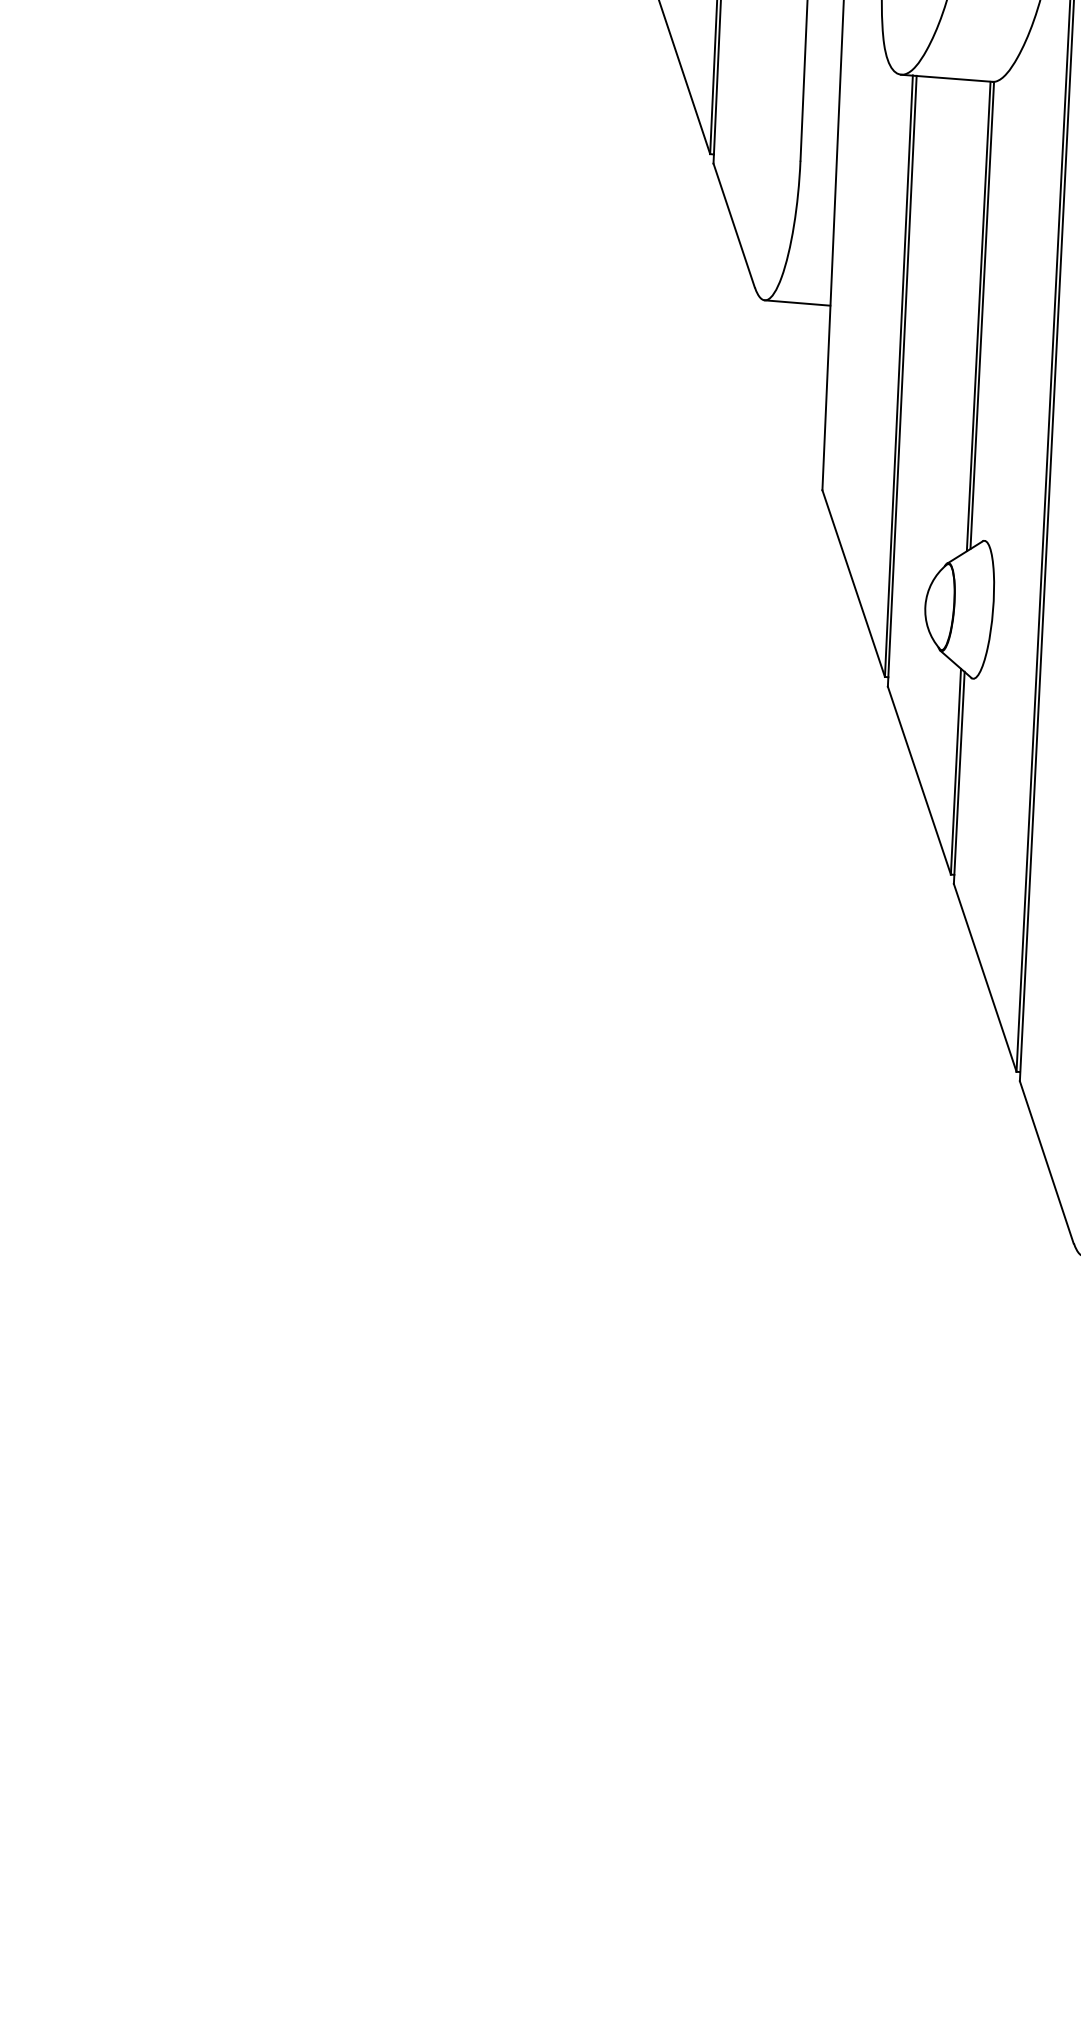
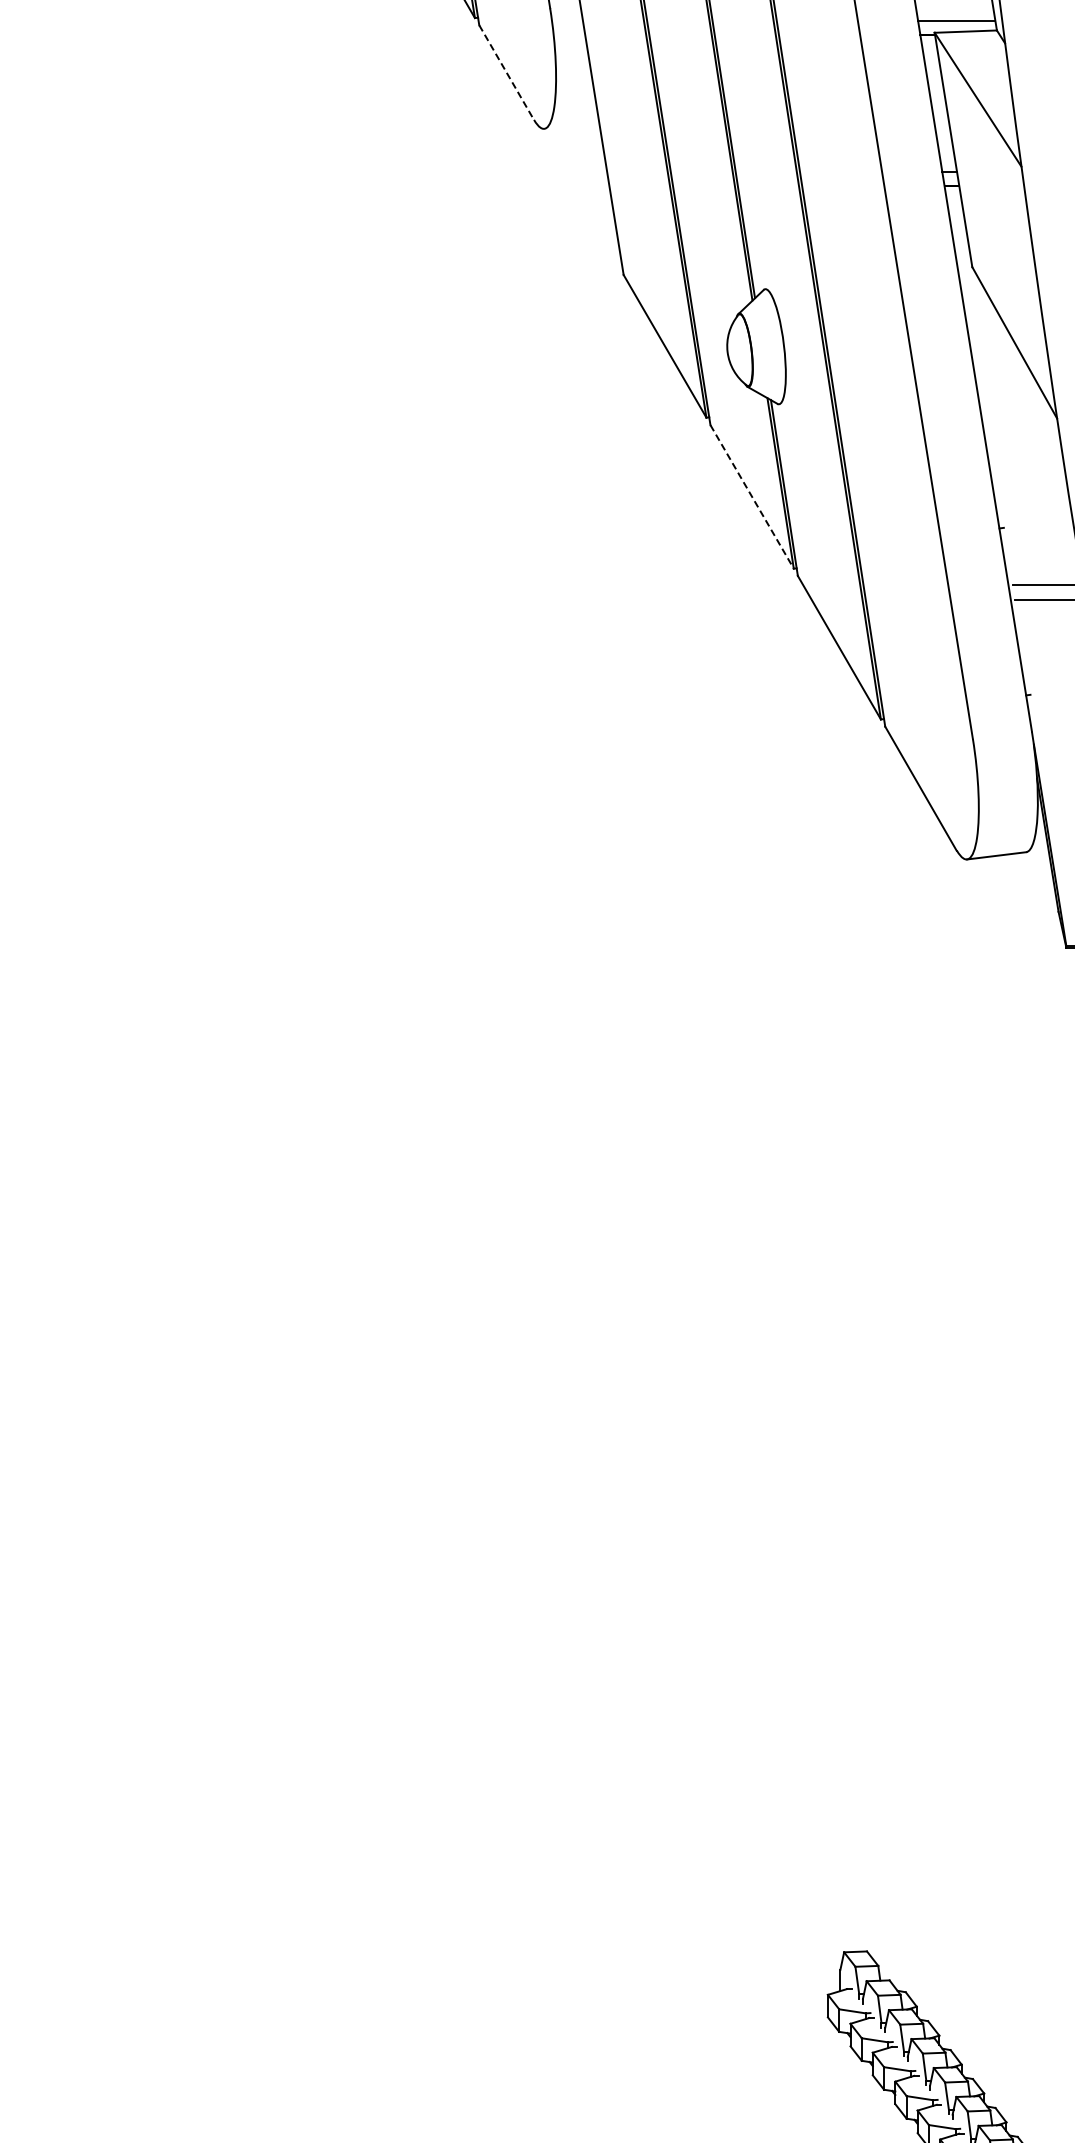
line: (734, 225) -> (506, 72), solid -> dashed
line: (797, 302) -> (571, 125), removed
line: (919, 780) -> (752, 496), solid -> dashed

